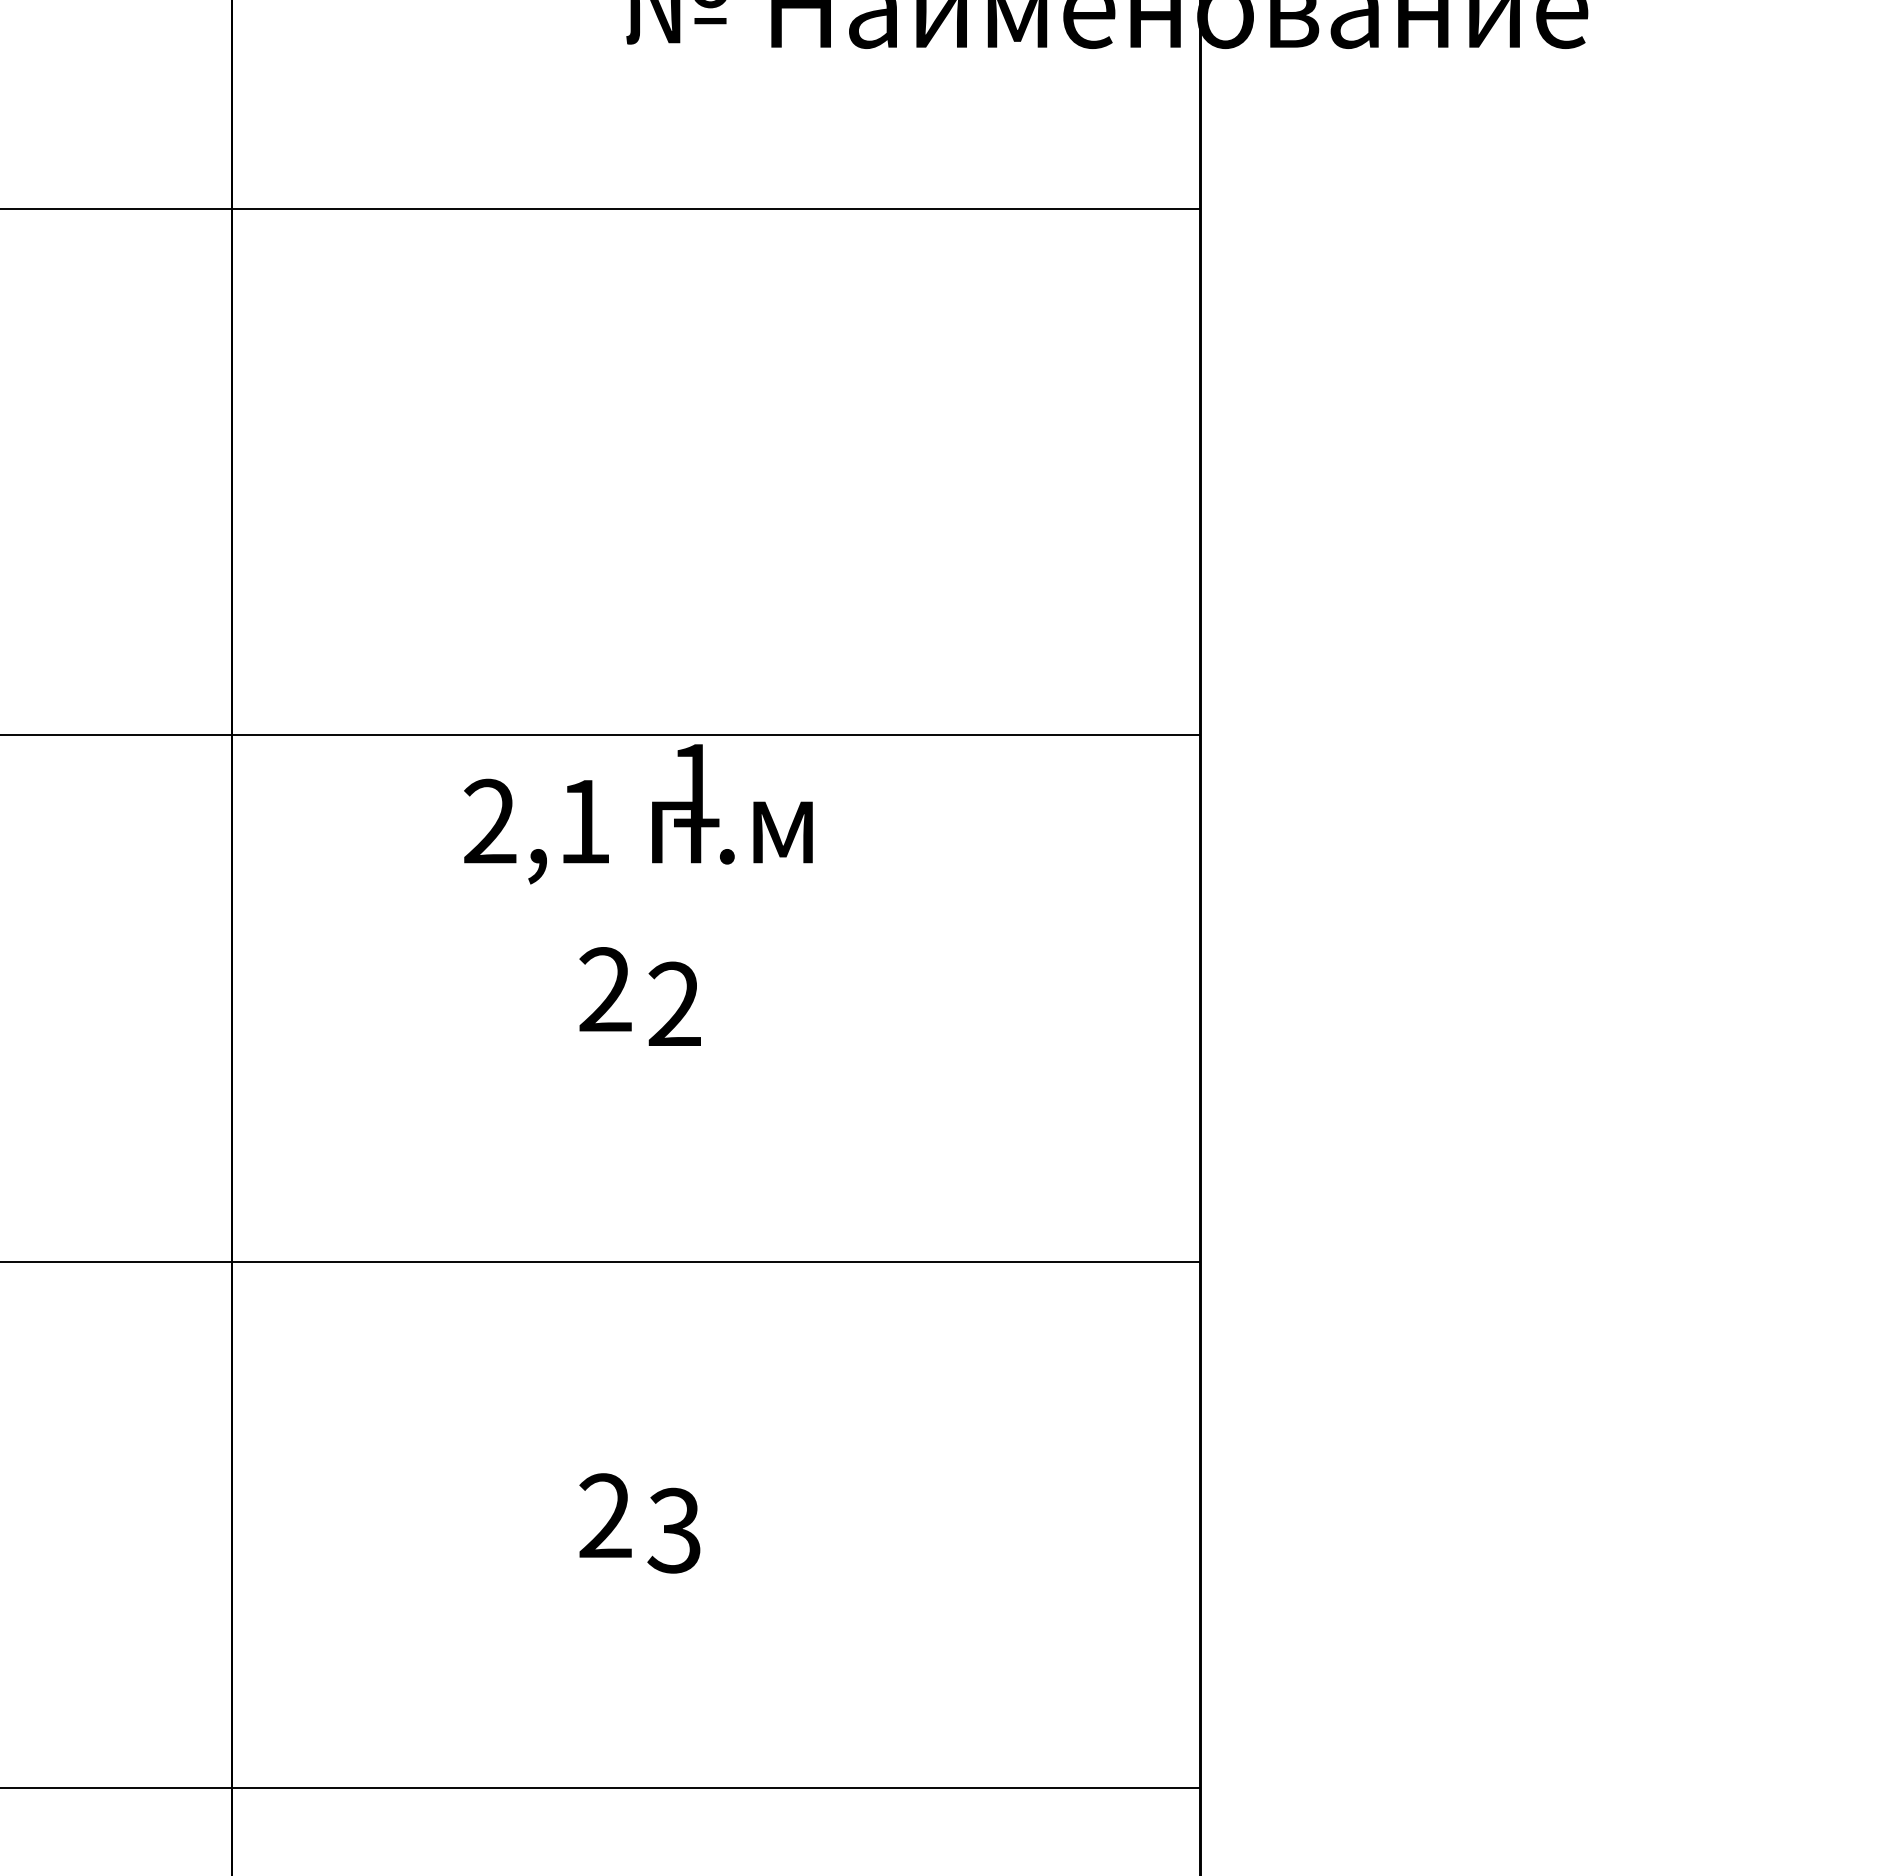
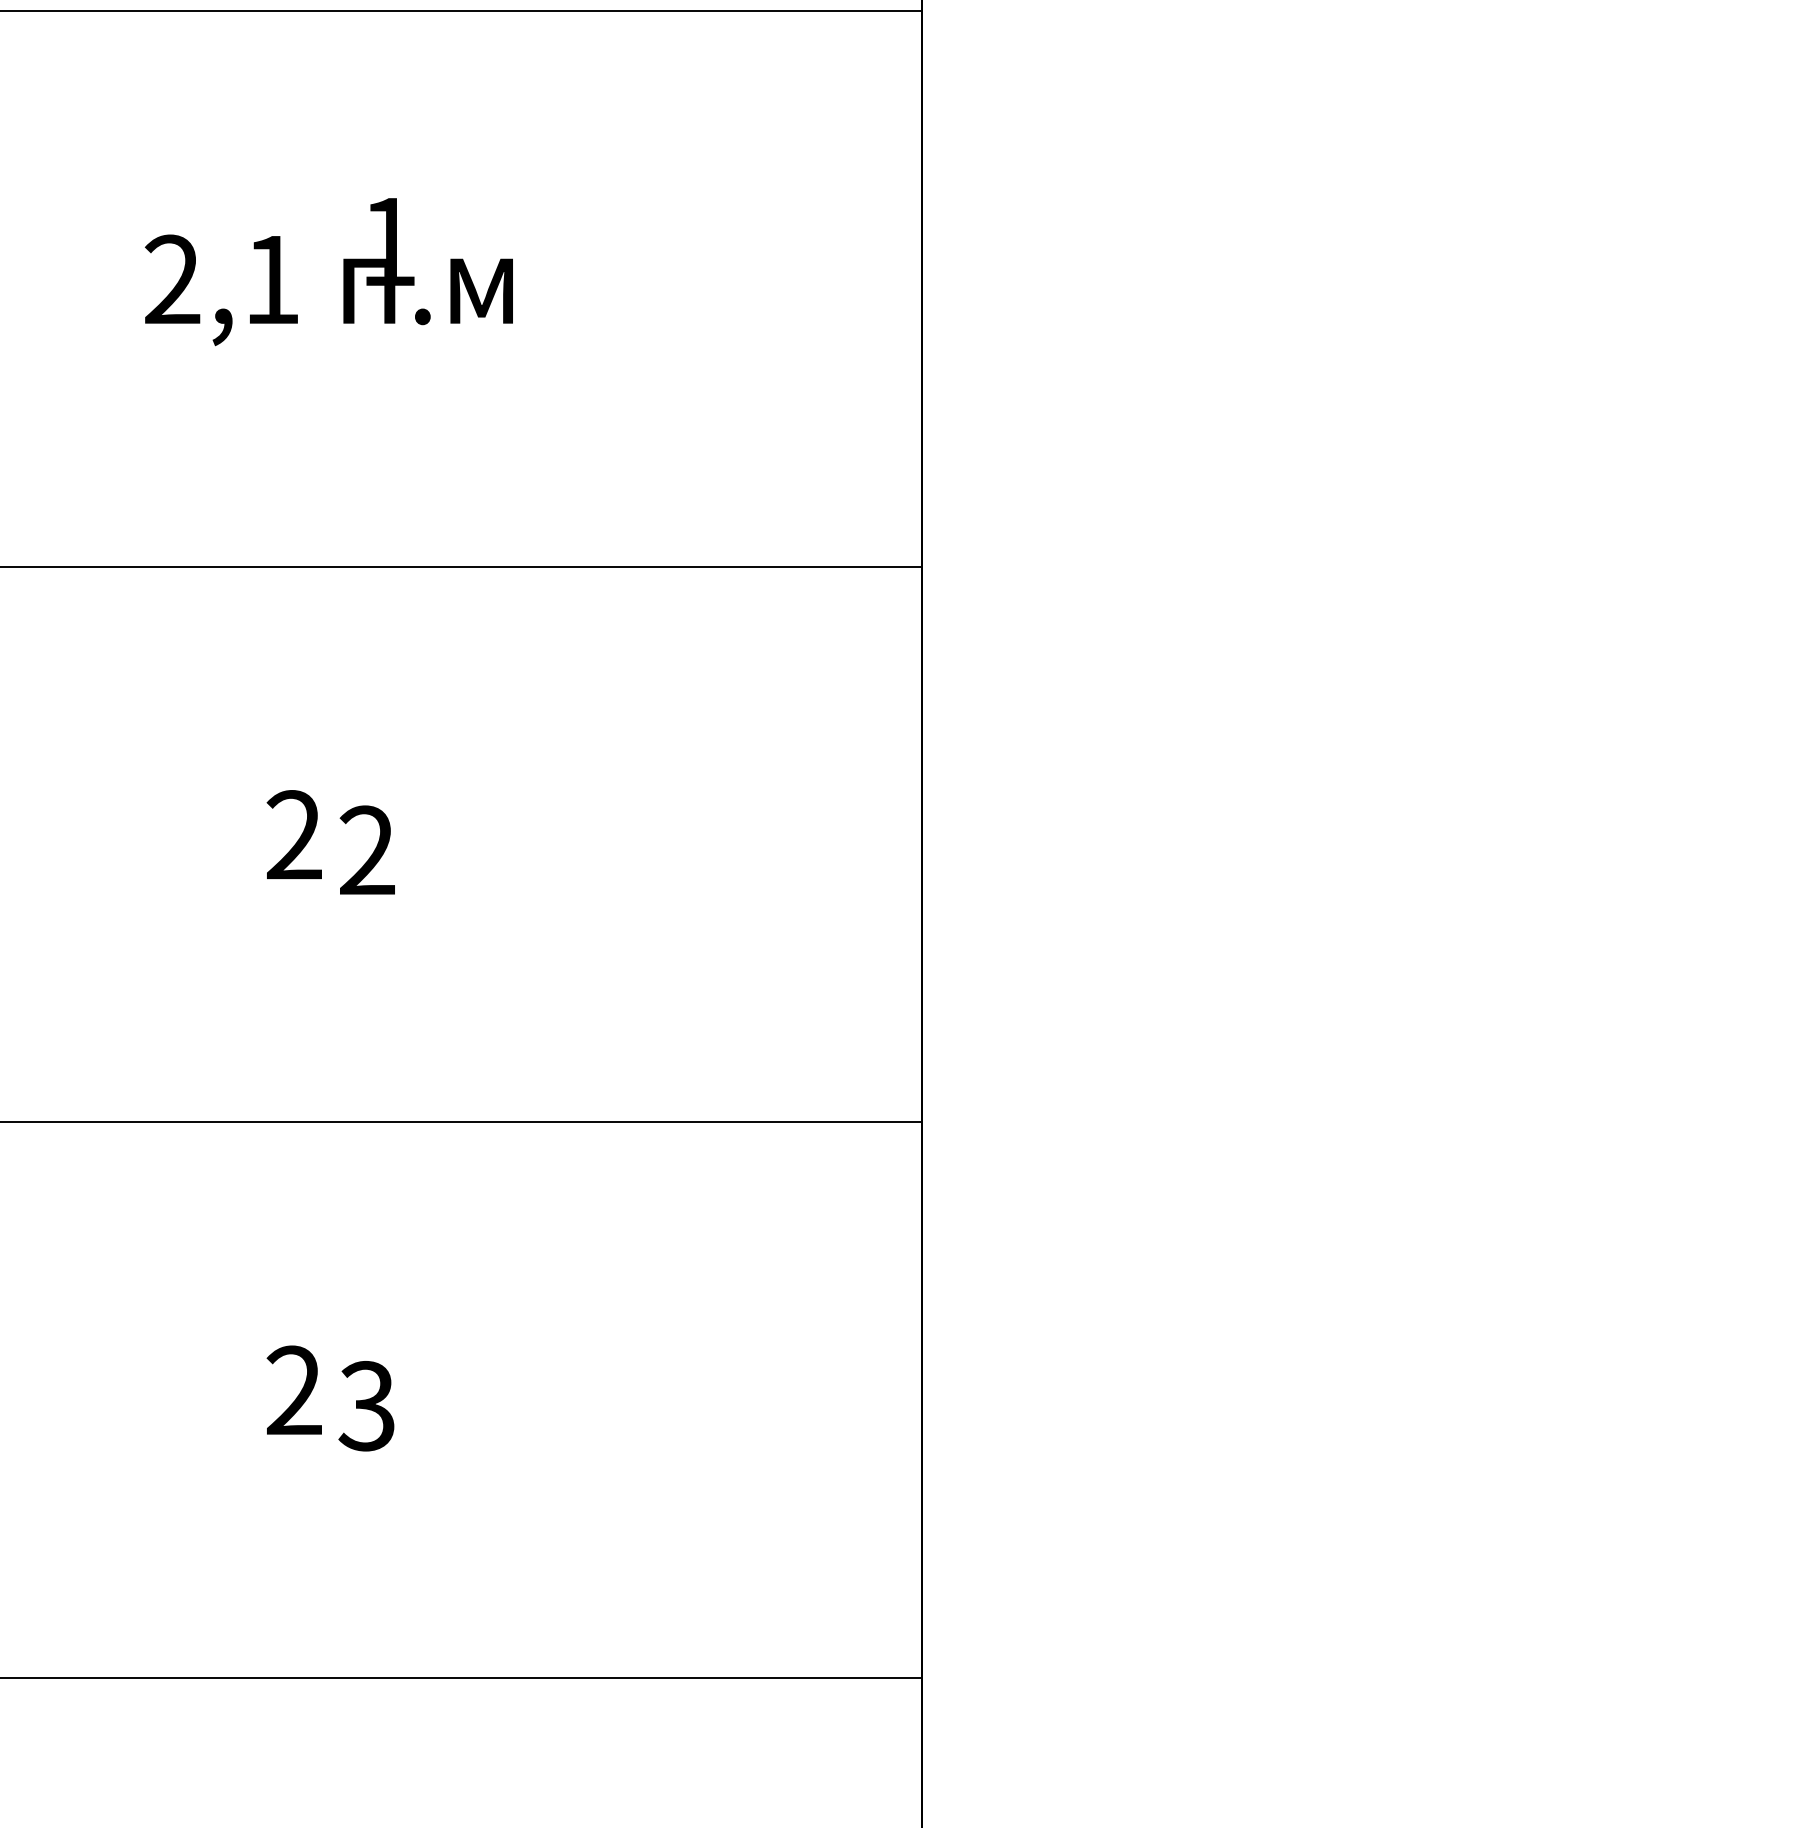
text: (638, 814) -> (329, 272), moved

